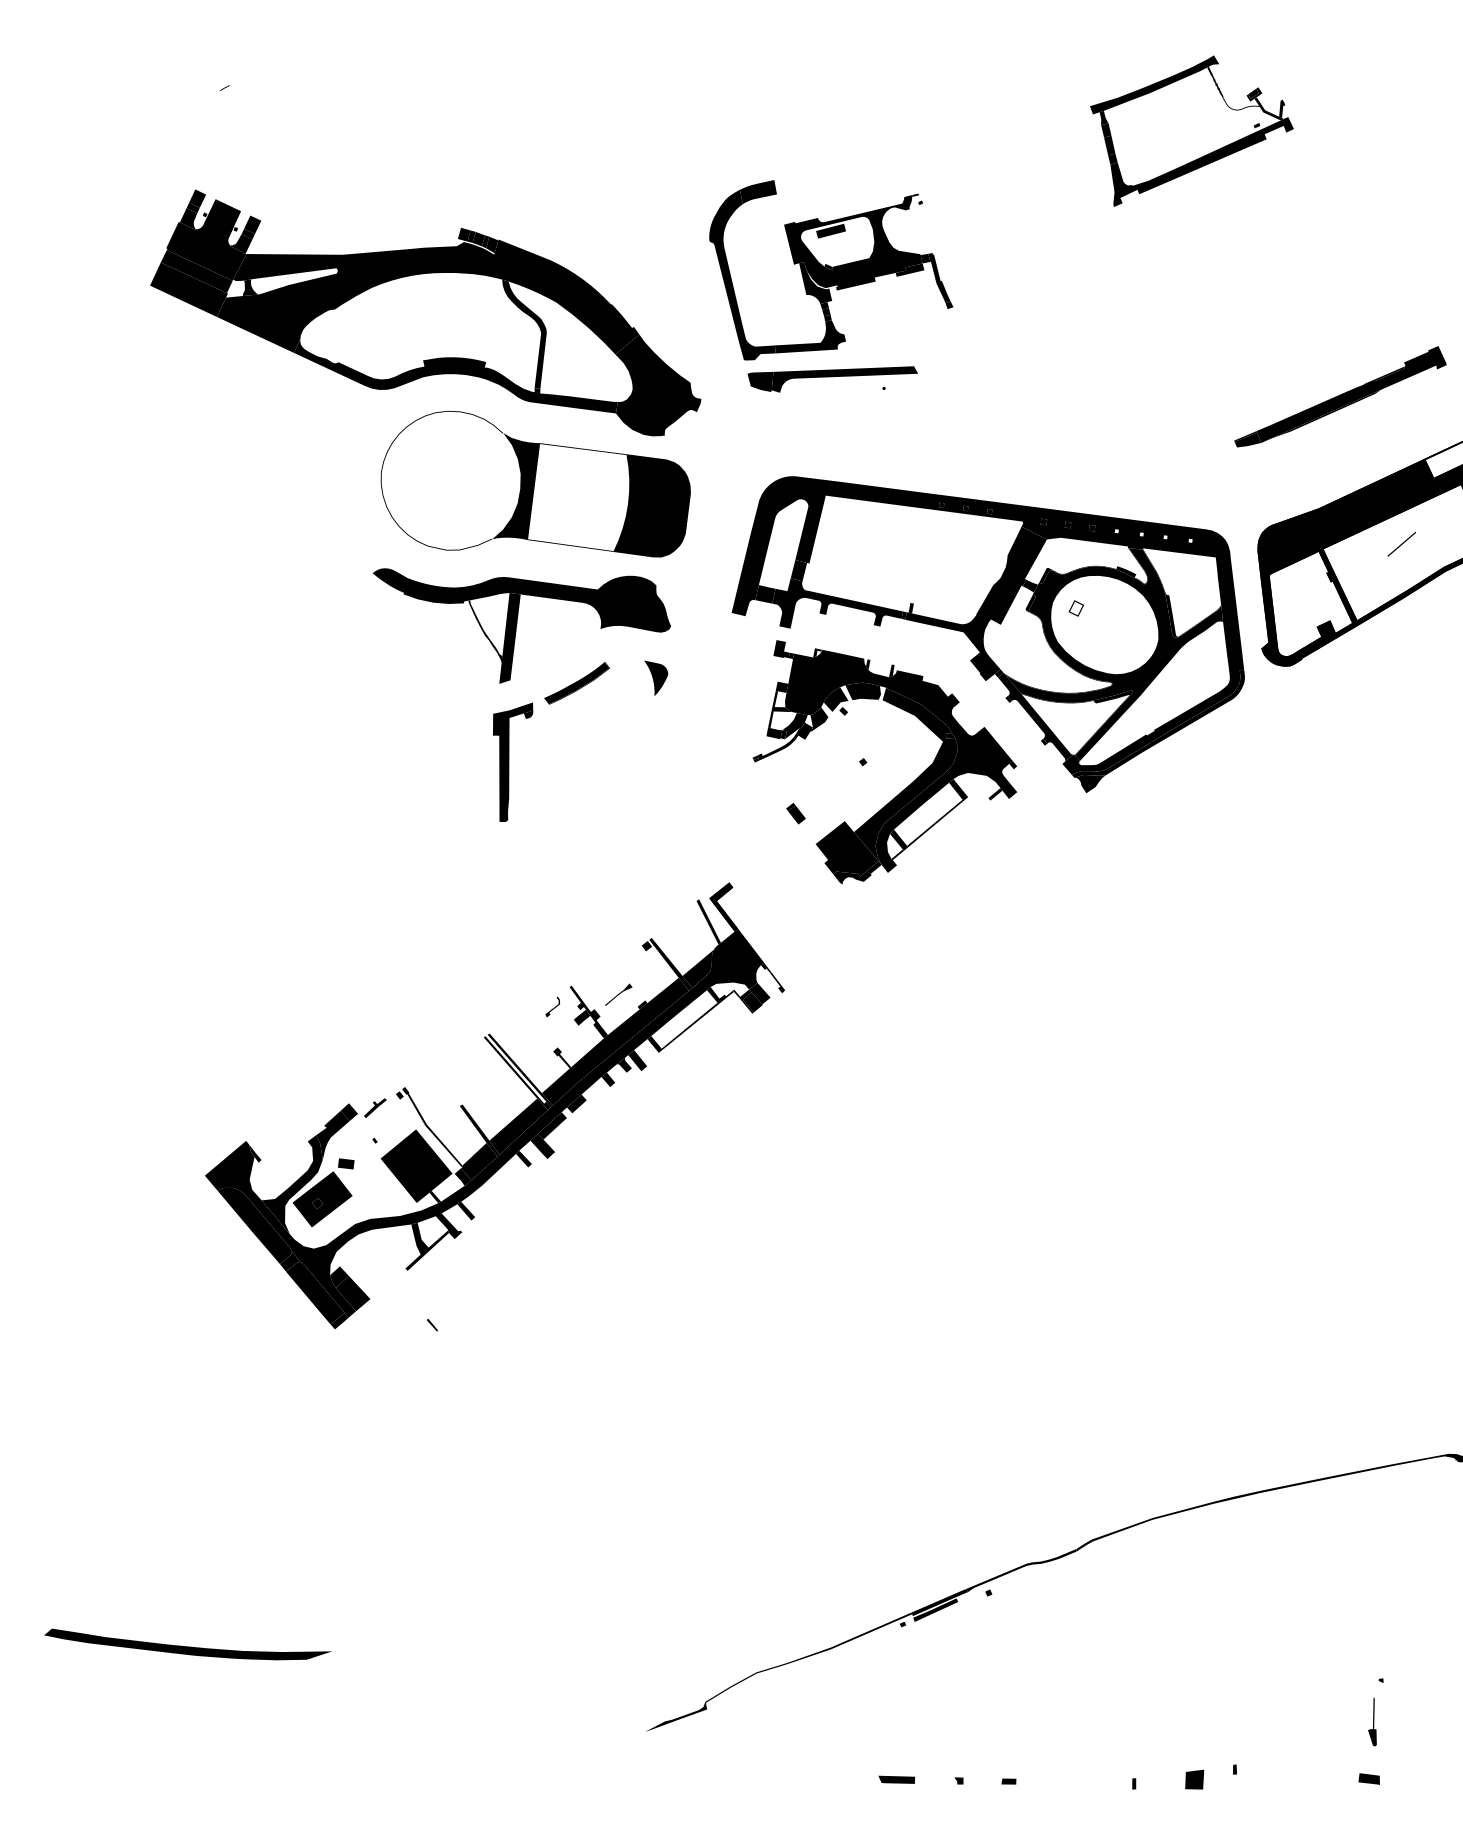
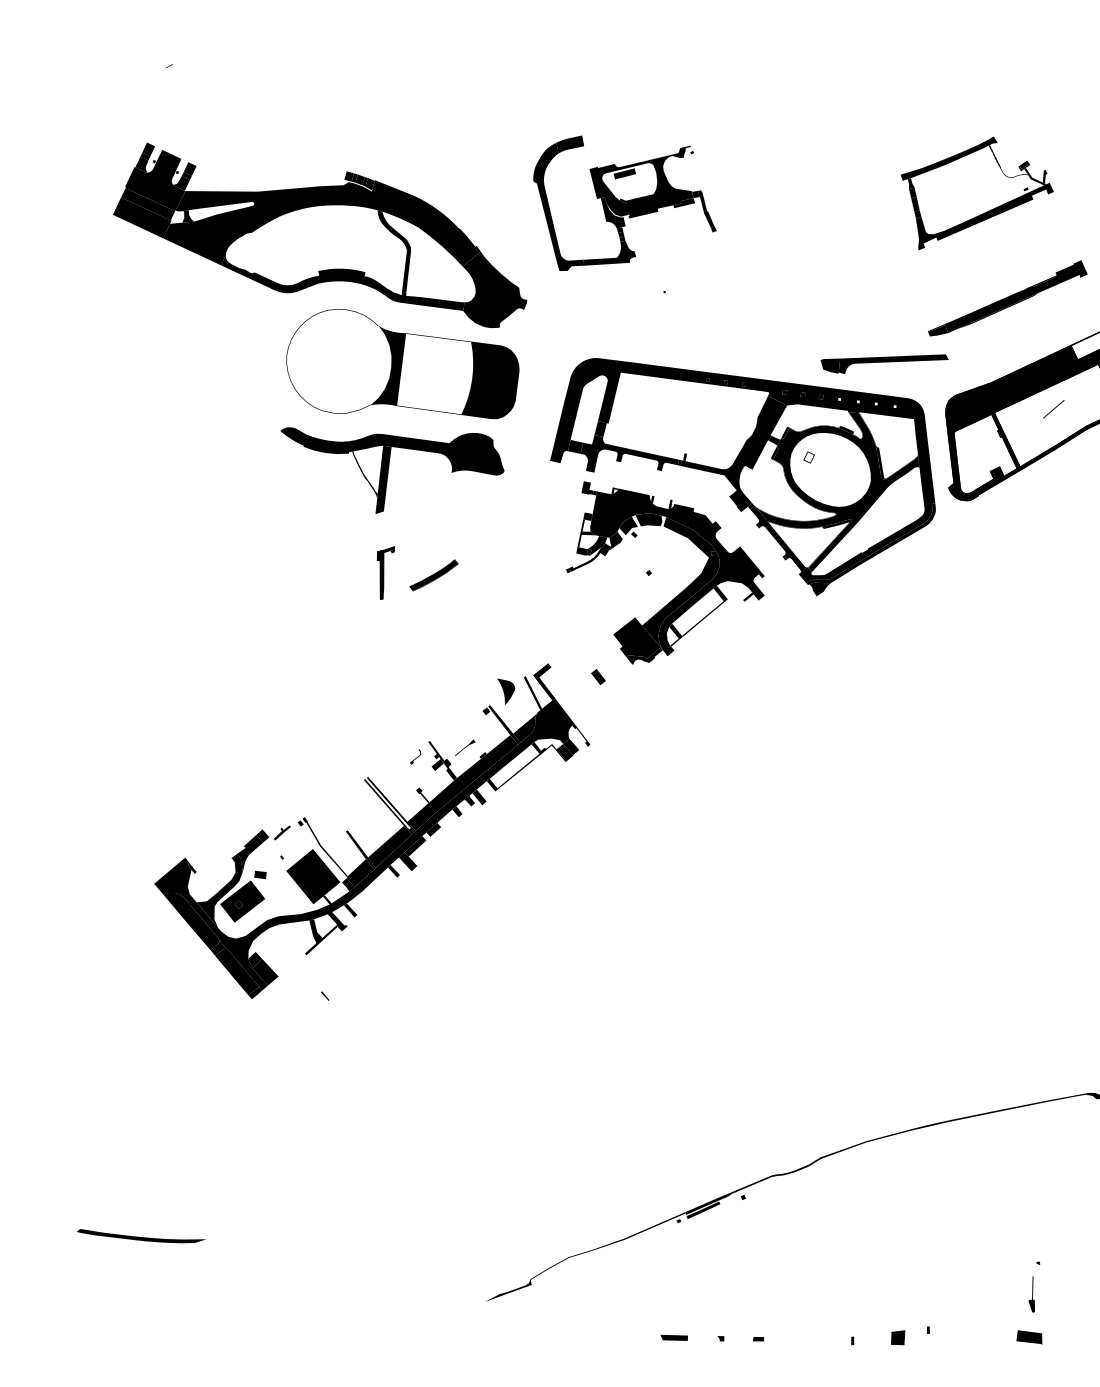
part: (1191, 130) -> (976, 192), moved
part: (832, 379) -> (884, 364), moved
part: (656, 677) -> (506, 691), moved
part: (576, 683) -> (433, 575), moved
part: (513, 761) -> (386, 572), size x0.6
part: (795, 813) -> (598, 676), moved
part: (187, 1644) -> (141, 1236), size x0.6
part: (1368, 1778) -> (1028, 1336), size x1.6

